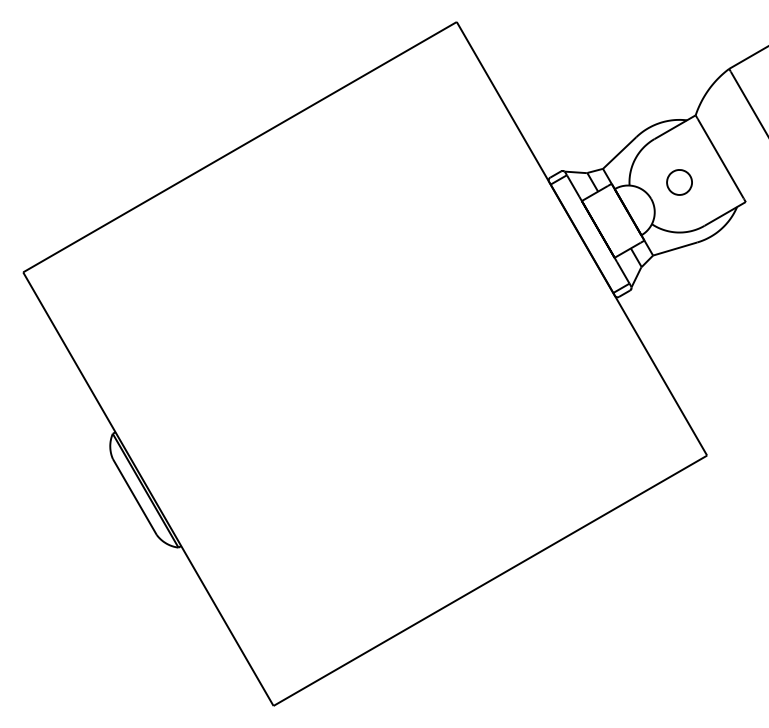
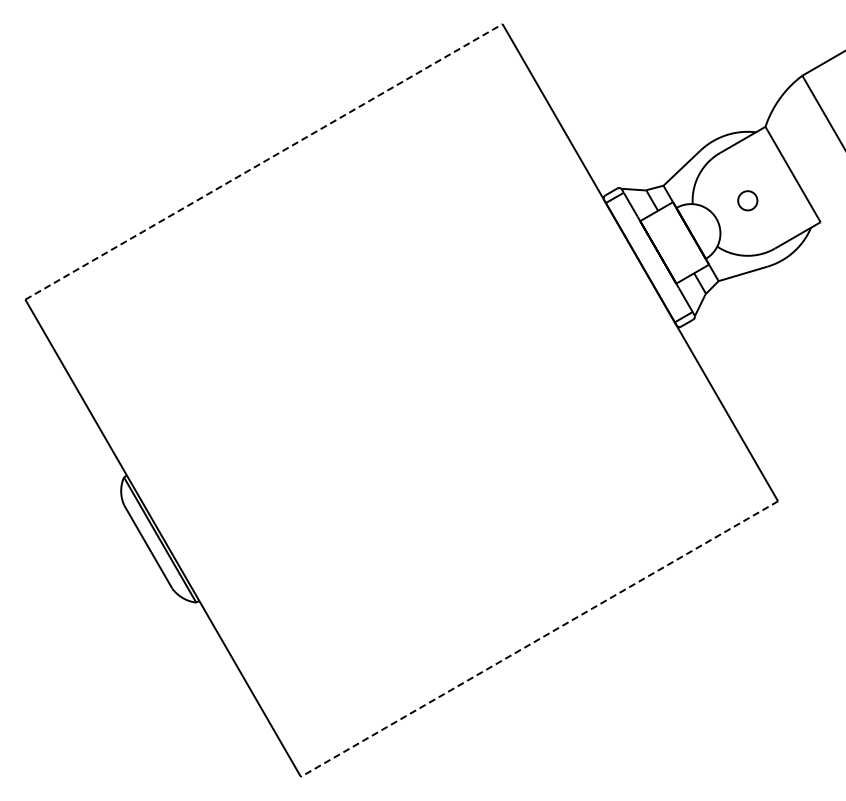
line: (239, 146) -> (263, 161), solid -> dashed
part: (679, 182) -> (747, 200), size x0.7
line: (490, 581) -> (539, 639), solid -> dashed

